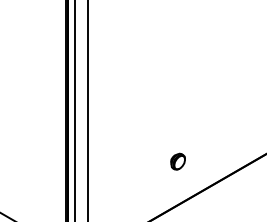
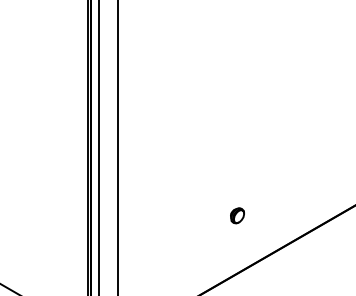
part: (178, 161) -> (237, 215), size x0.71

